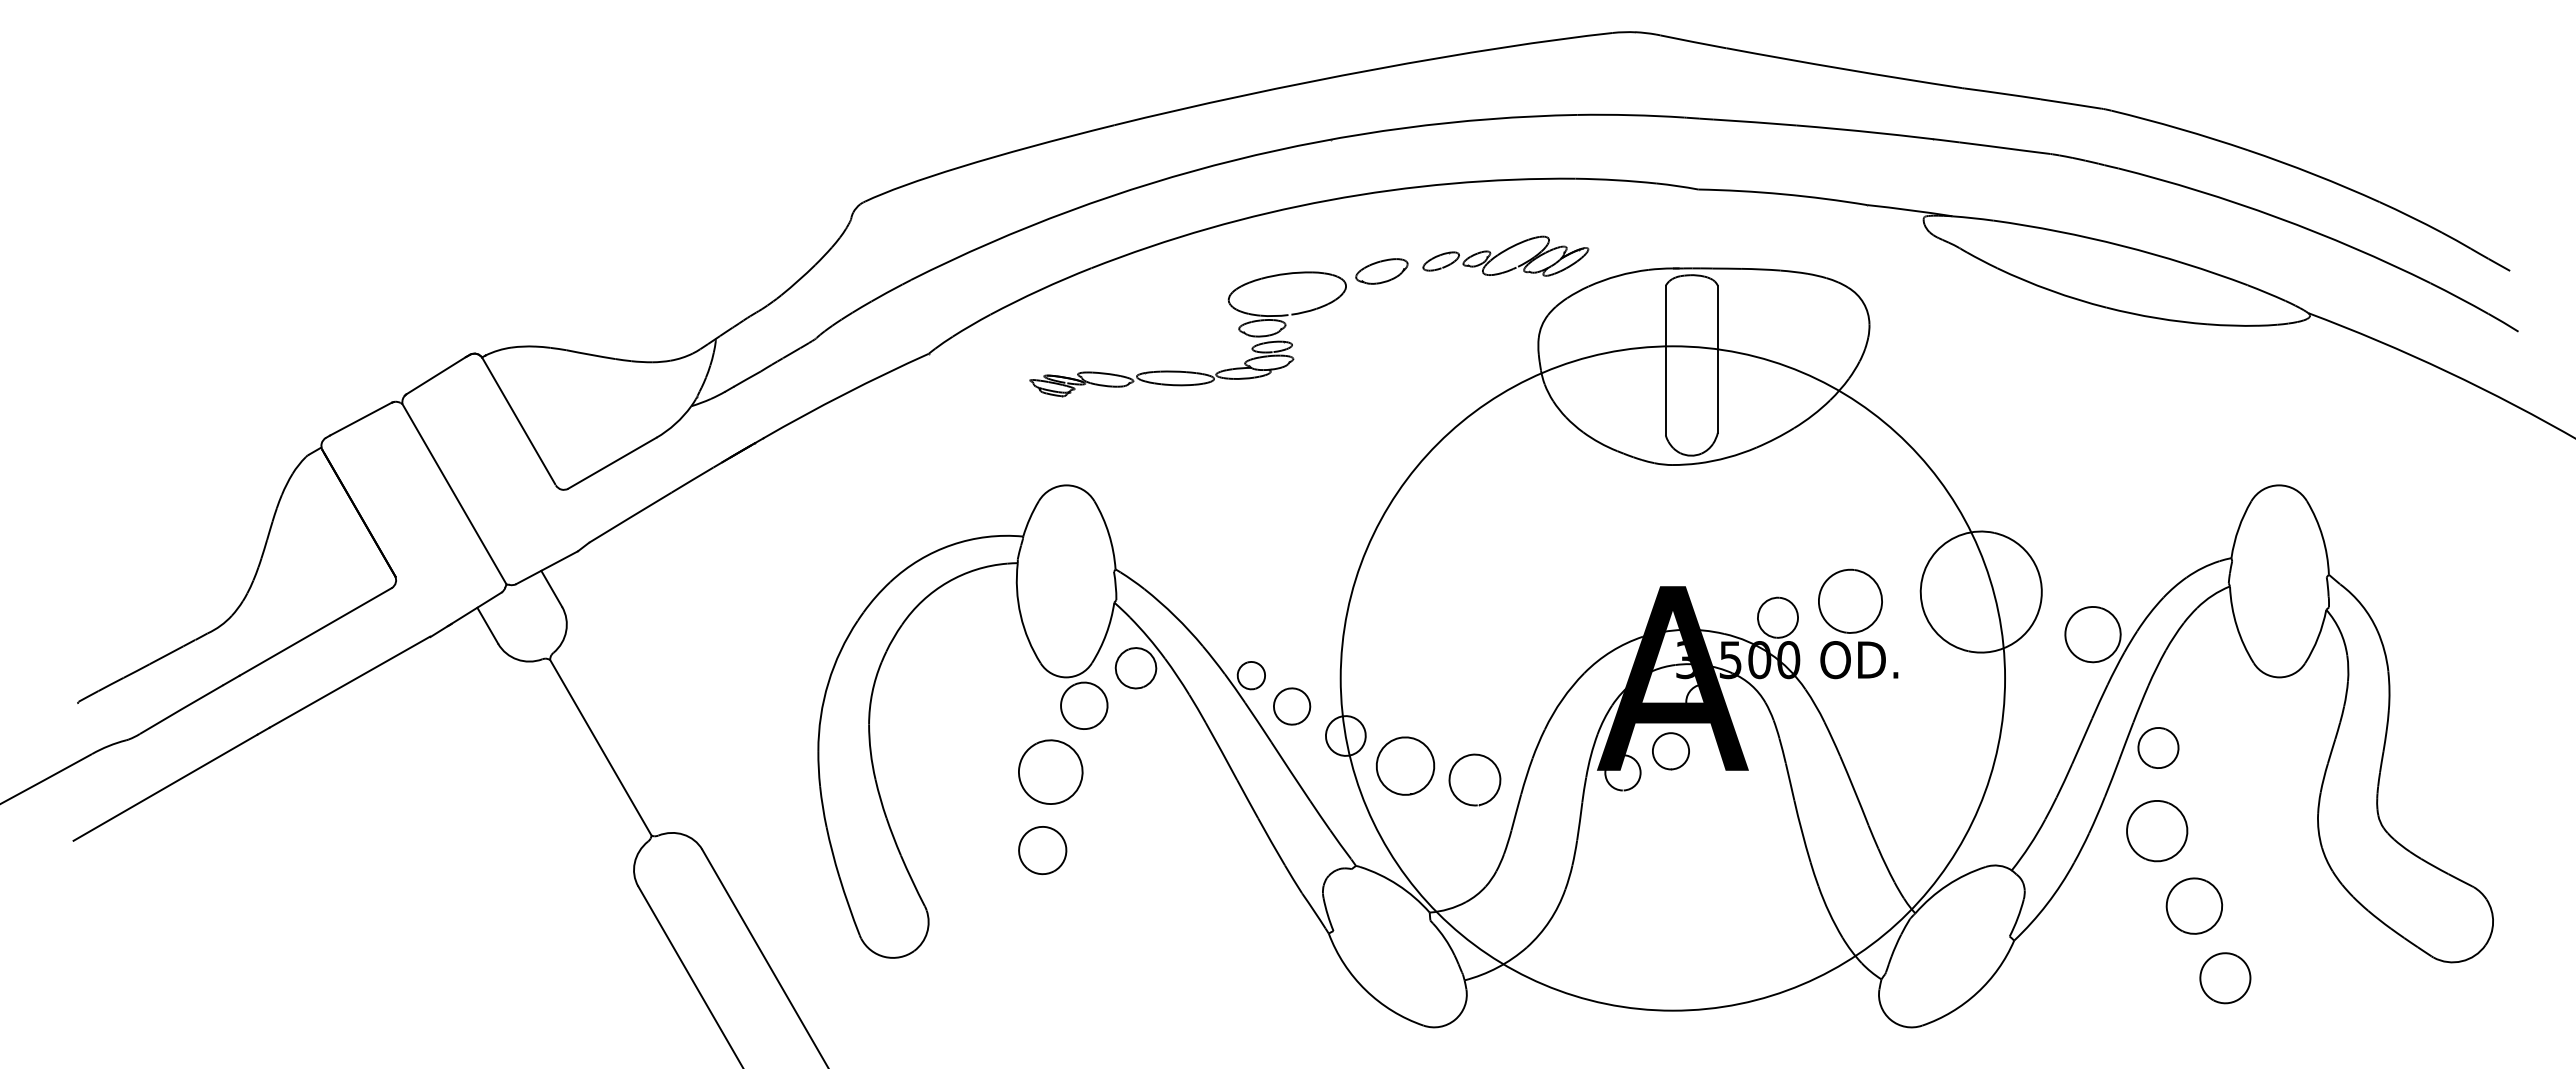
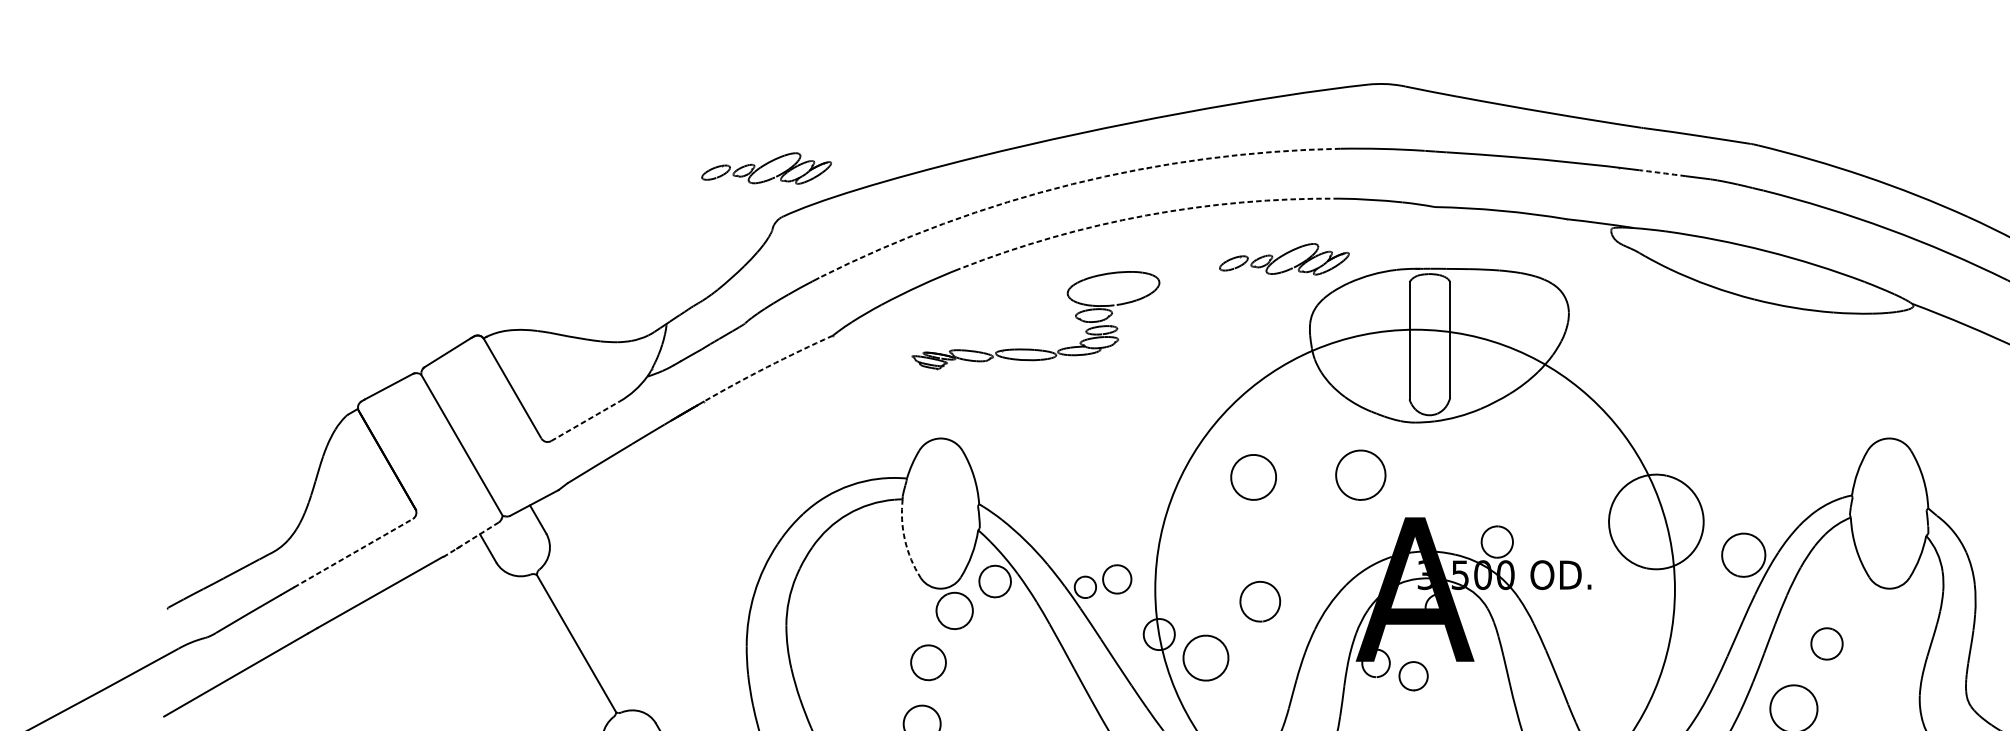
part: (843, 139) -> (766, 167), added
arc: (1989, 146) -> (1662, 173), solid -> dashed
arc: (1234, 160) -> (1072, 184), solid -> dashed
arc: (1329, 200) -> (1146, 215), solid -> dashed
part: (1381, 271) -> (1187, 271), removed
arc: (844, 394) -> (767, 367), solid -> dashed
line: (612, 463) -> (585, 421), solid -> dashed
part: (1466, 534) -> (1253, 476), added
part: (1850, 600) -> (1360, 474), moved
line: (465, 614) -> (470, 539), solid -> dashed
arc: (1020, 615) -> (904, 540), solid -> dashed
line: (315, 632) -> (353, 553), solid -> dashed
part: (1292, 706) -> (1117, 579), moved
part: (2158, 747) -> (1827, 643), moved
part: (1670, 751) -> (1413, 676), moved
part: (1050, 771) -> (928, 662), size x0.7
part: (1474, 779) -> (1259, 601), moved

